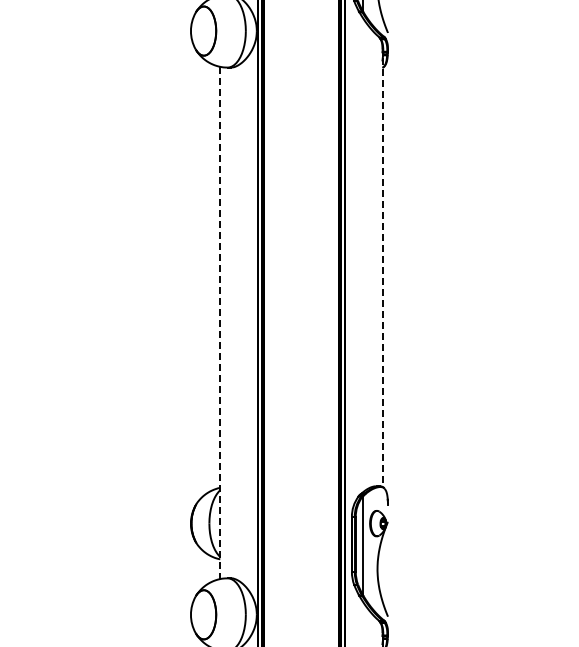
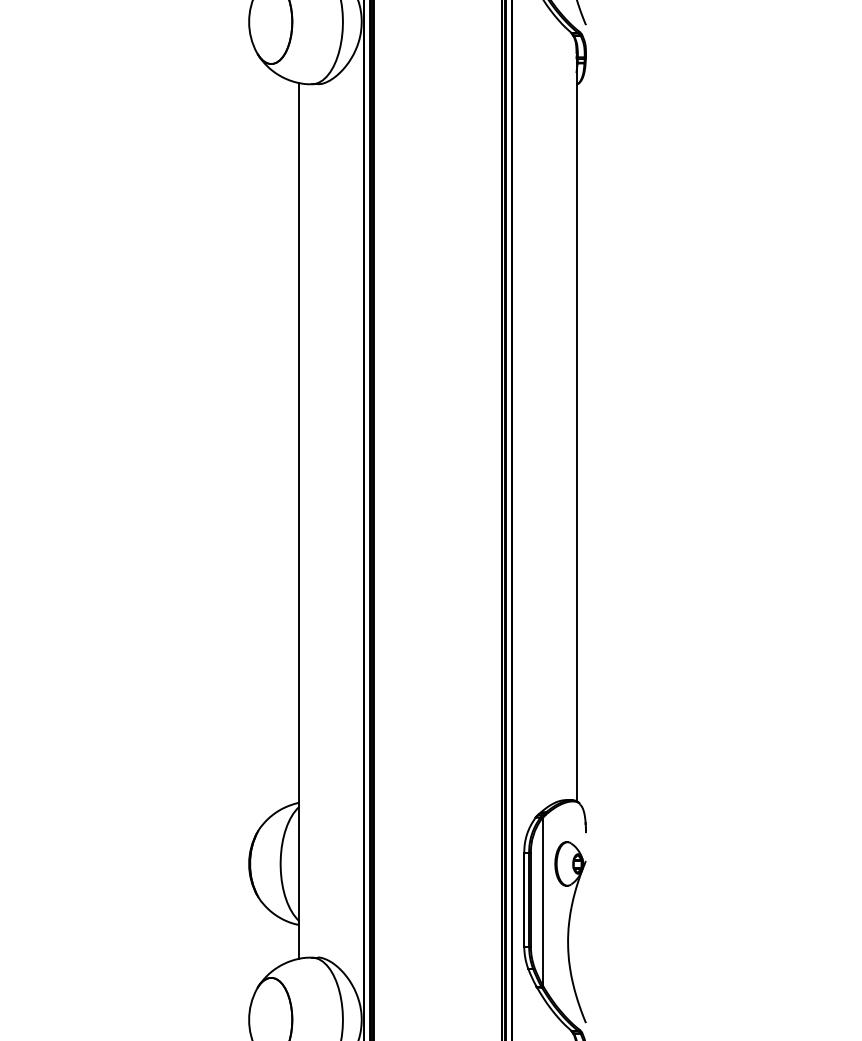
line: (382, 267) -> (576, 426), dashed -> solid
line: (220, 323) -> (299, 521), dashed -> solid

